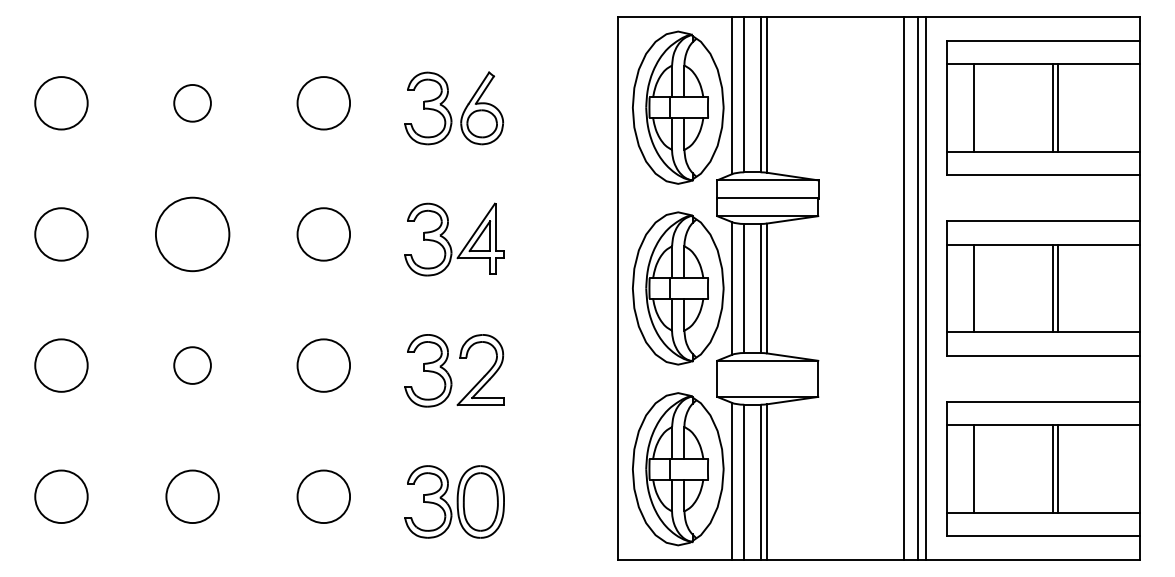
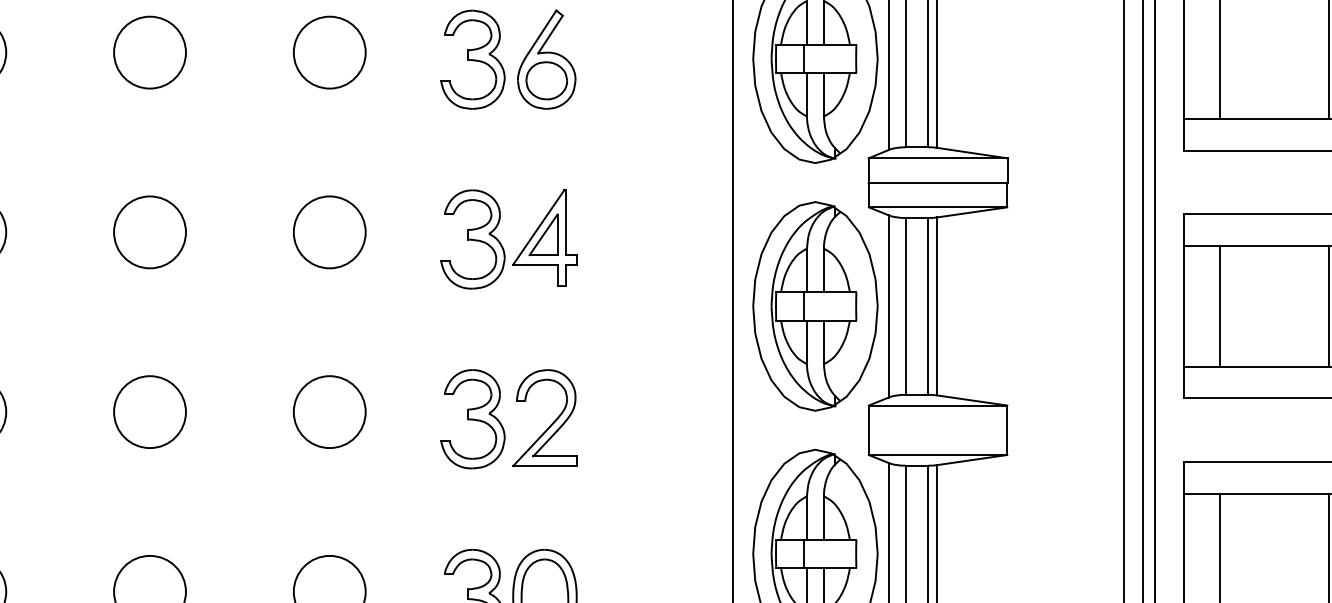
circle: (192, 103) -> (149, 52), size x1.43
circle: (192, 234) -> (149, 232), size x0.71
circle: (192, 365) -> (149, 411), size x1.43

